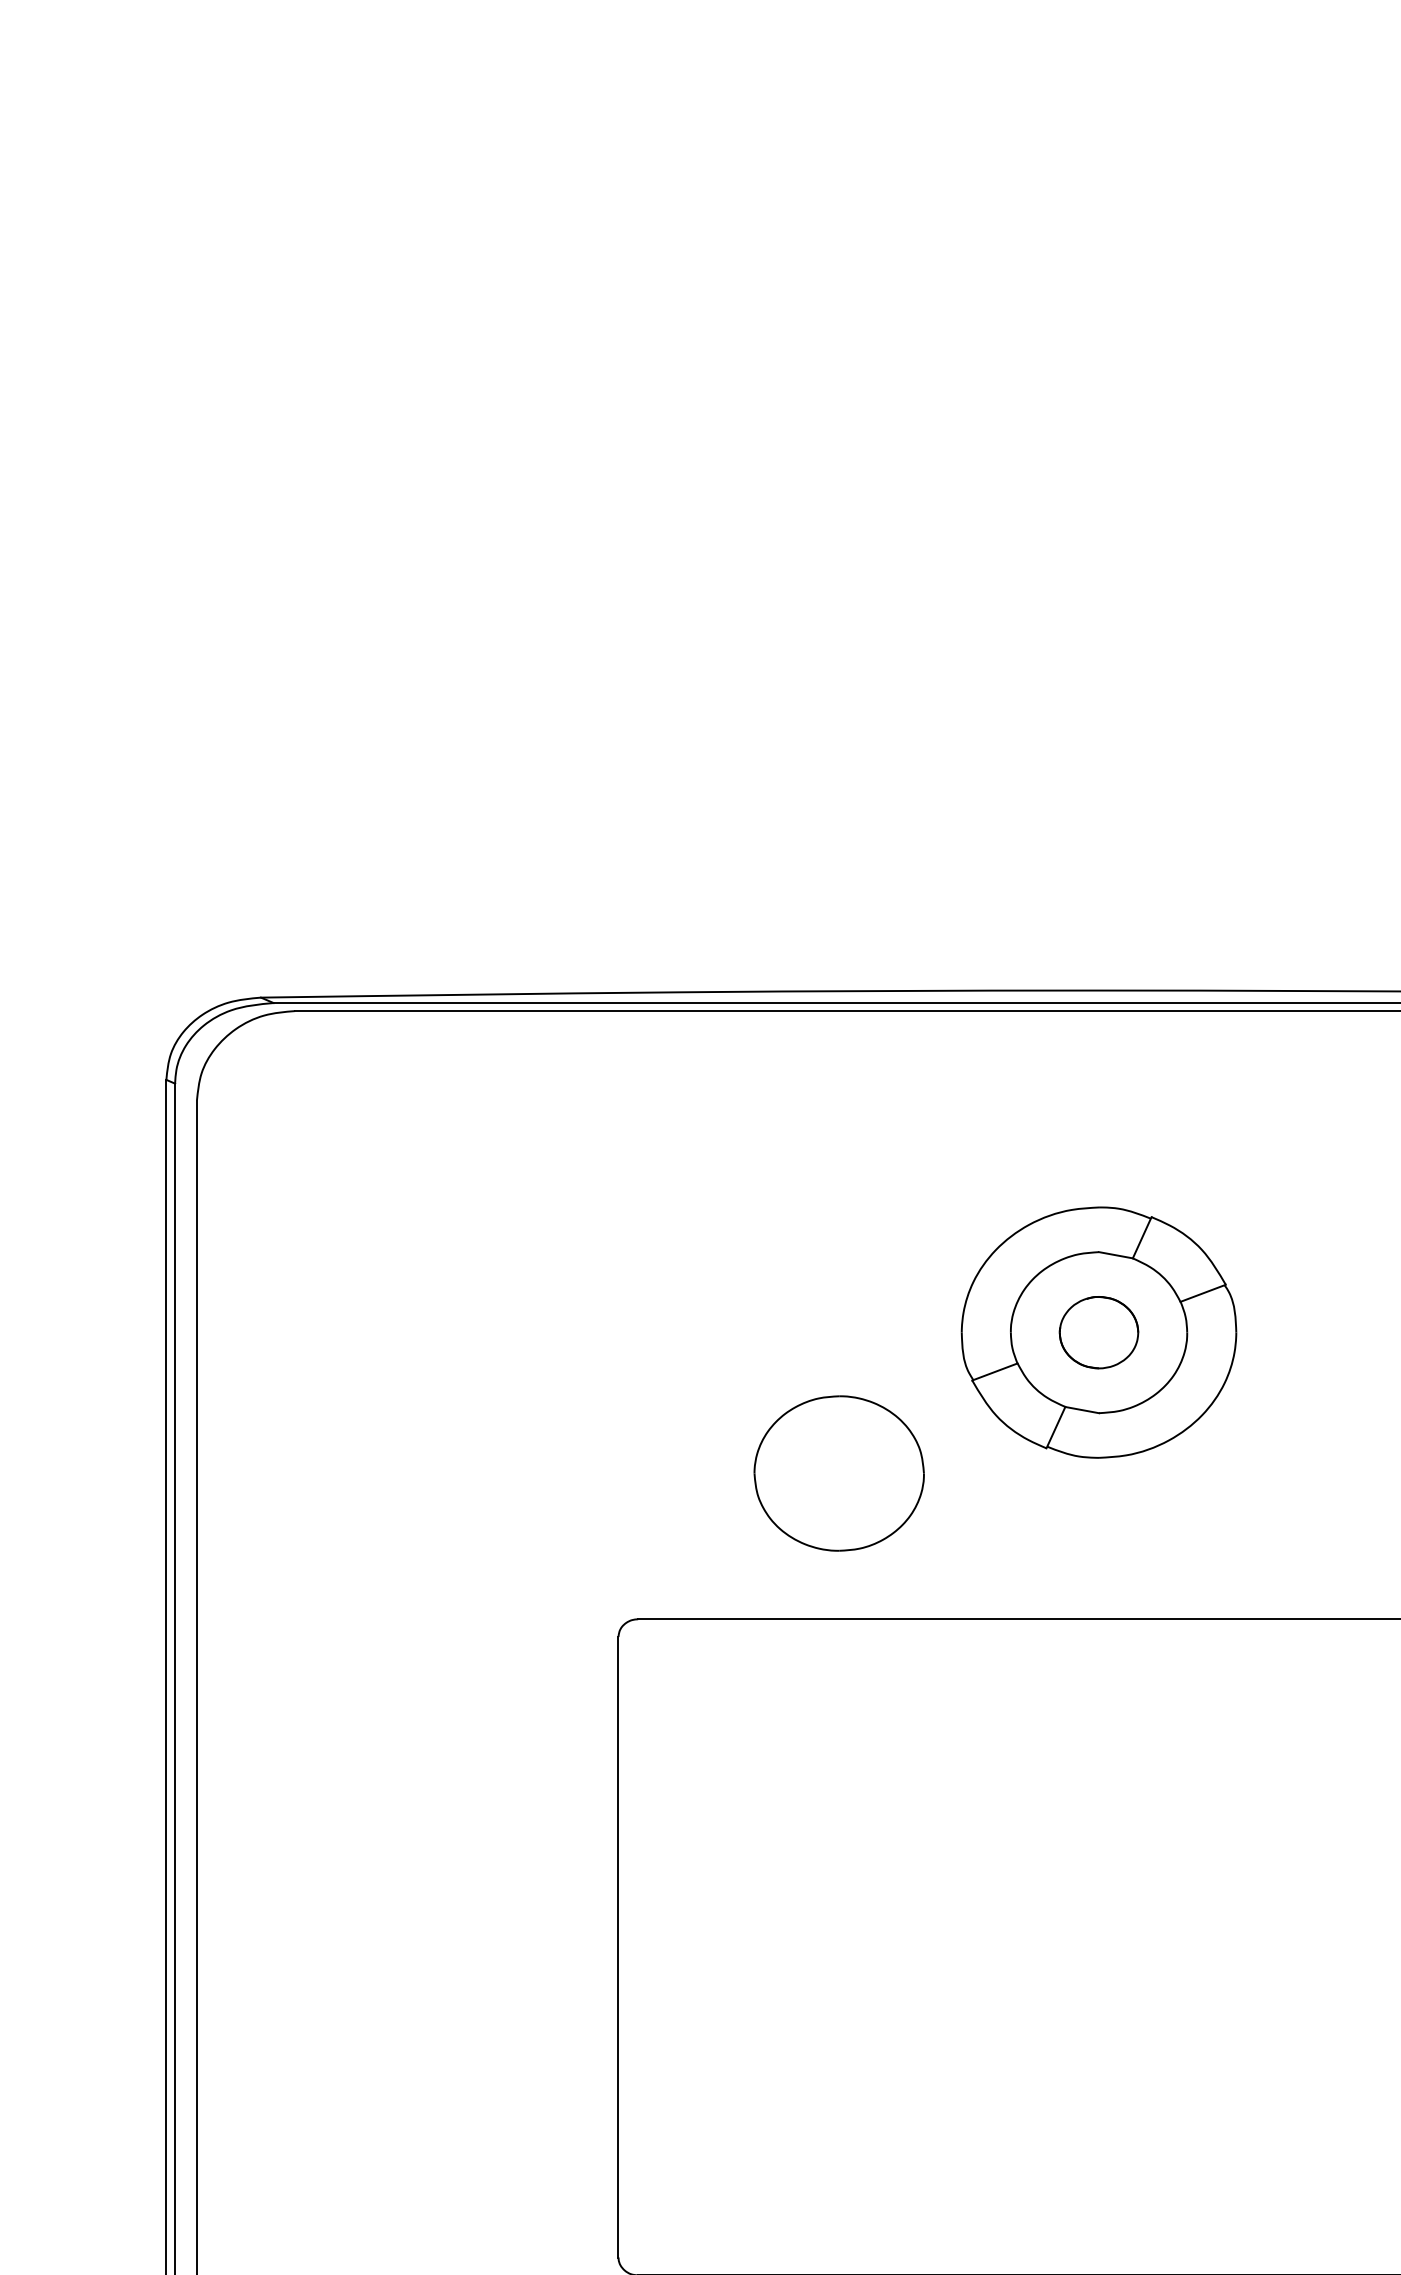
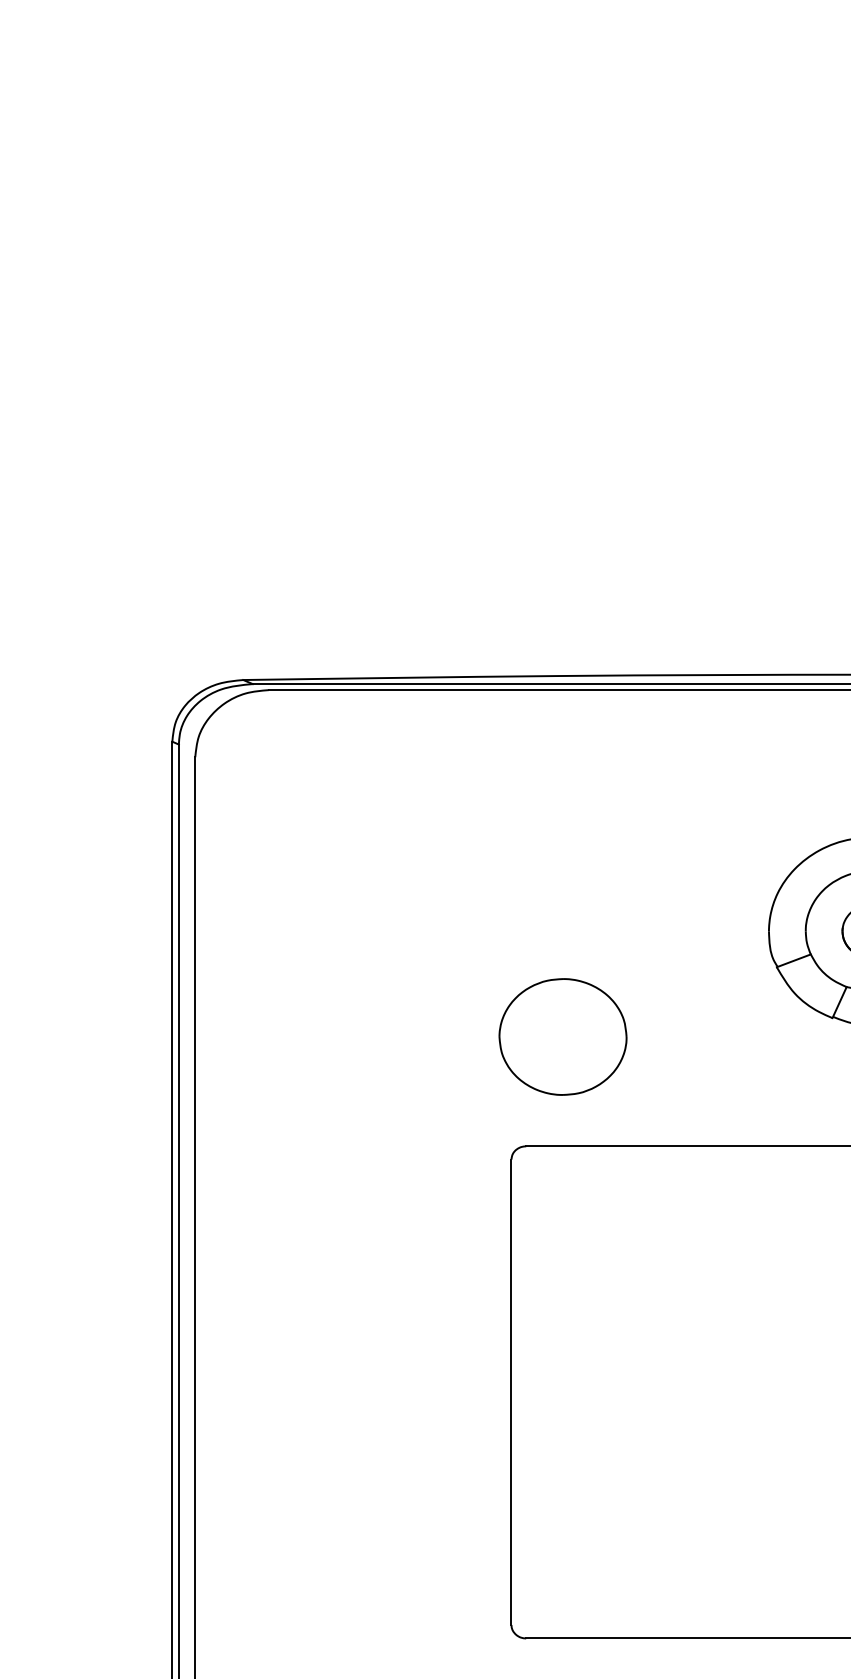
part: (838, 1473) -> (562, 1036), moved

